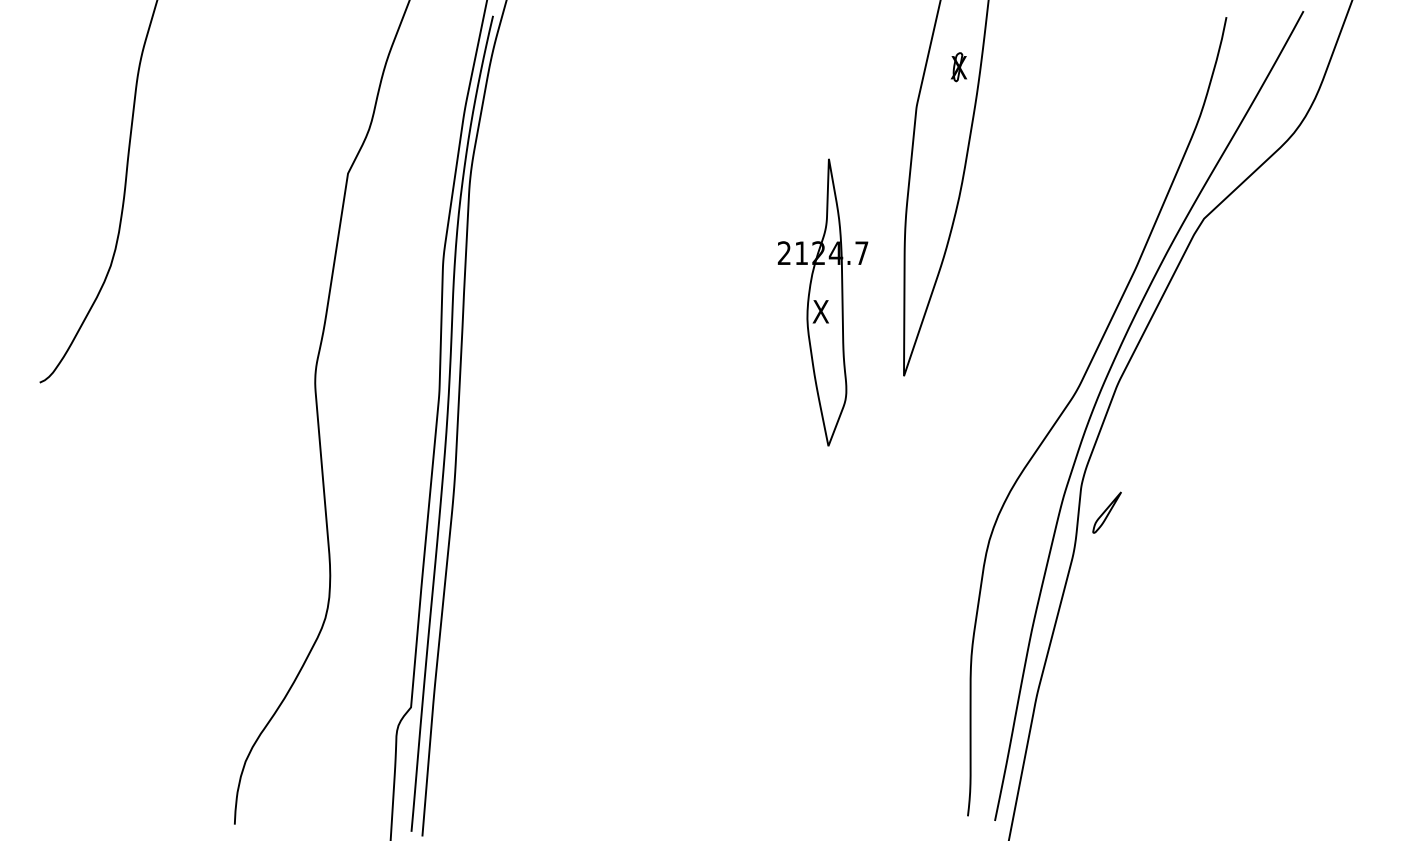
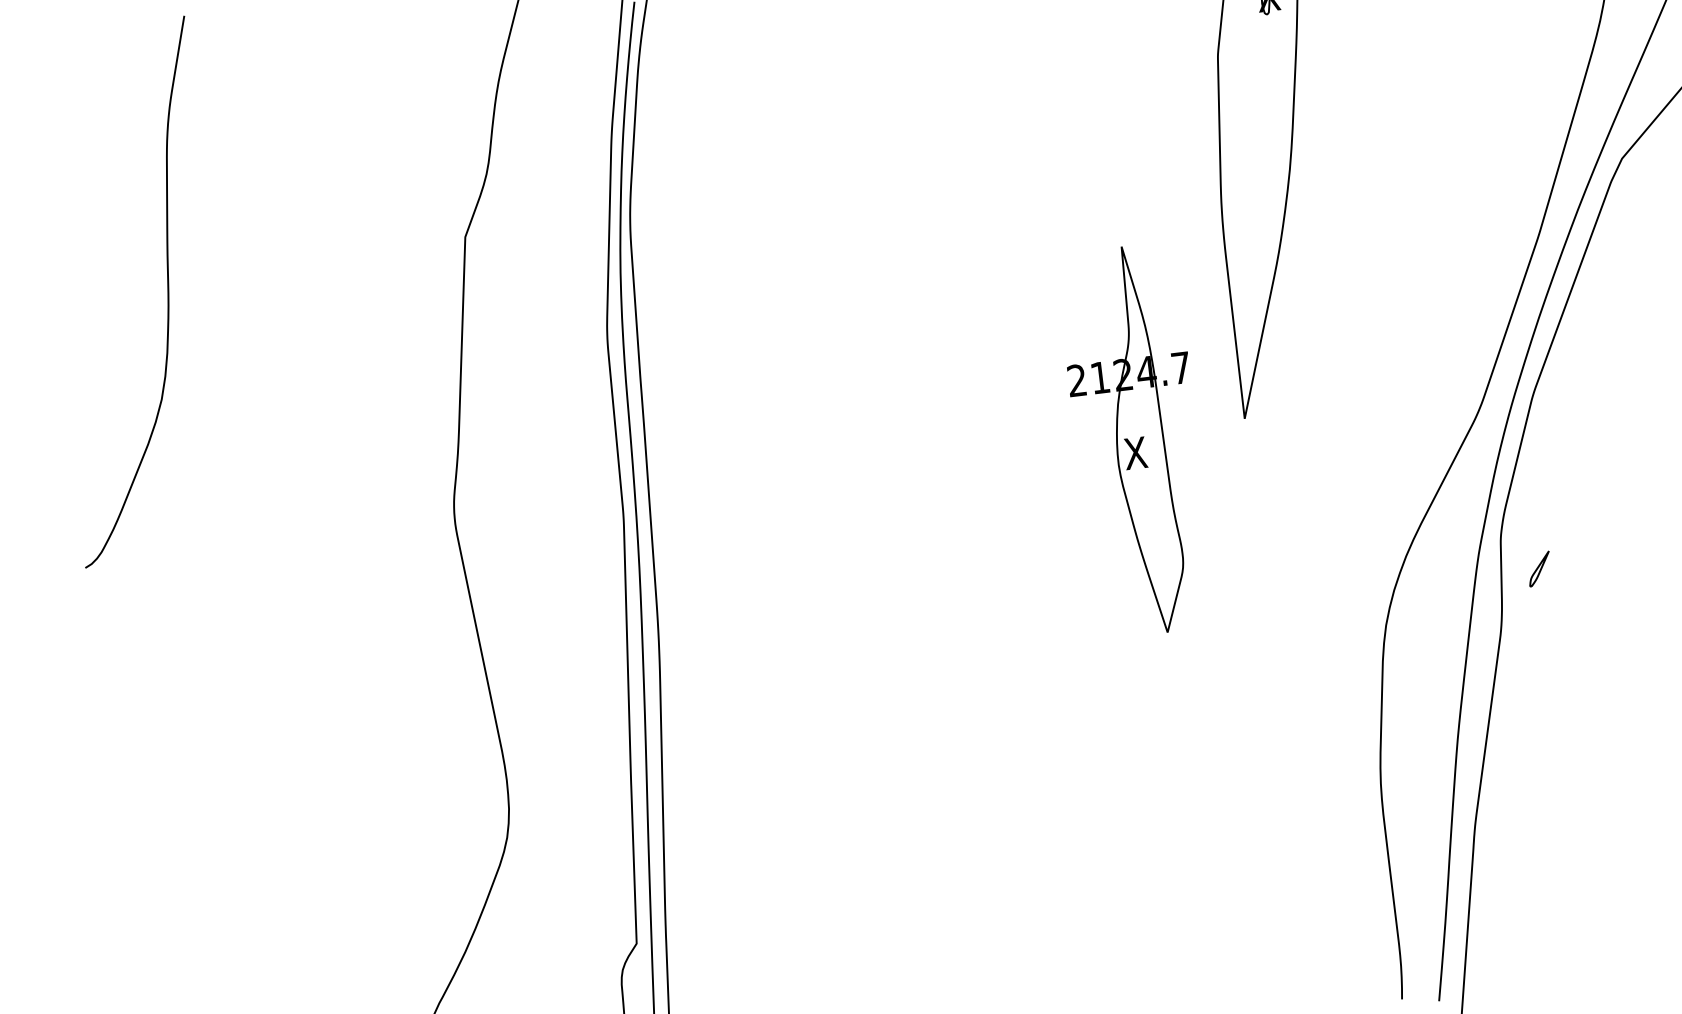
part: (822, 302) -> (1136, 440), moved
part: (1106, 512) -> (1538, 568), size x0.6

